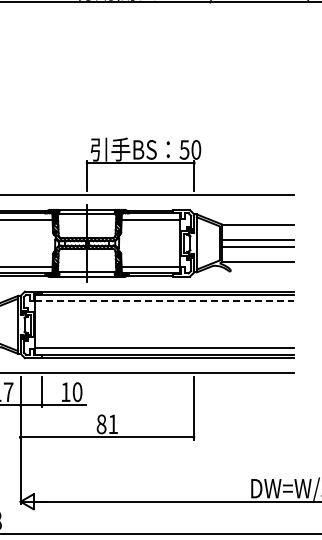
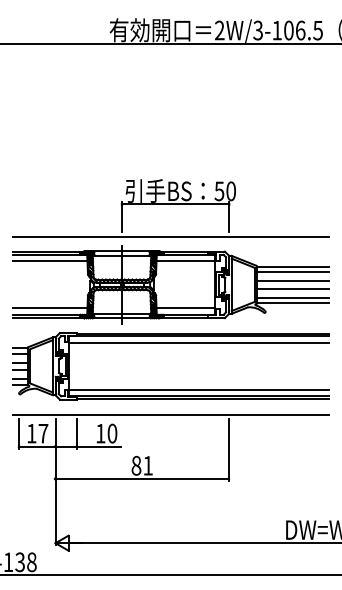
line: (257, 231) -> (292, 272), added
line: (257, 256) -> (292, 297), added
line: (164, 301) -> (199, 342), dashed -> solid

